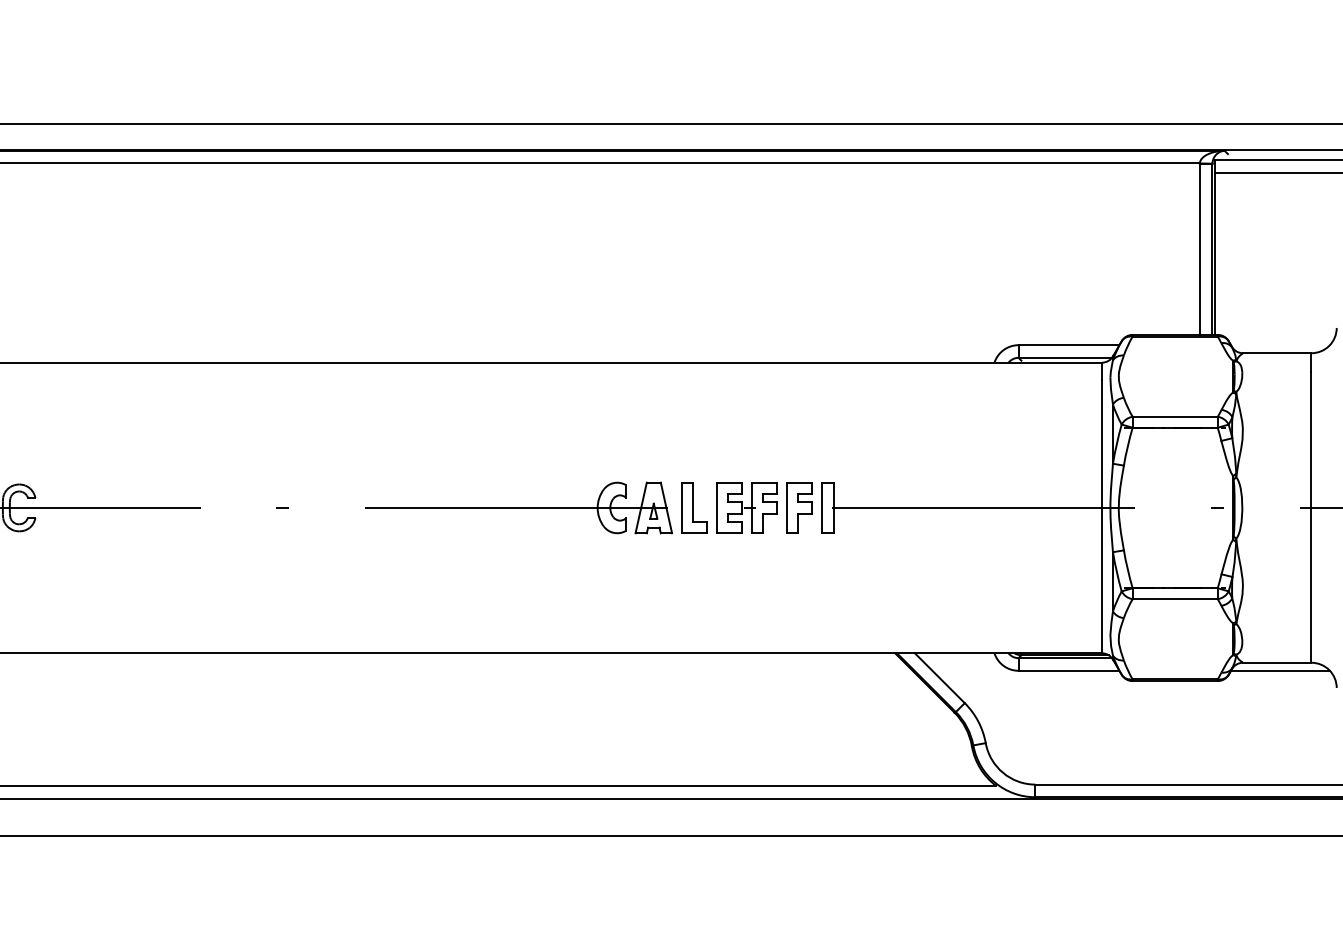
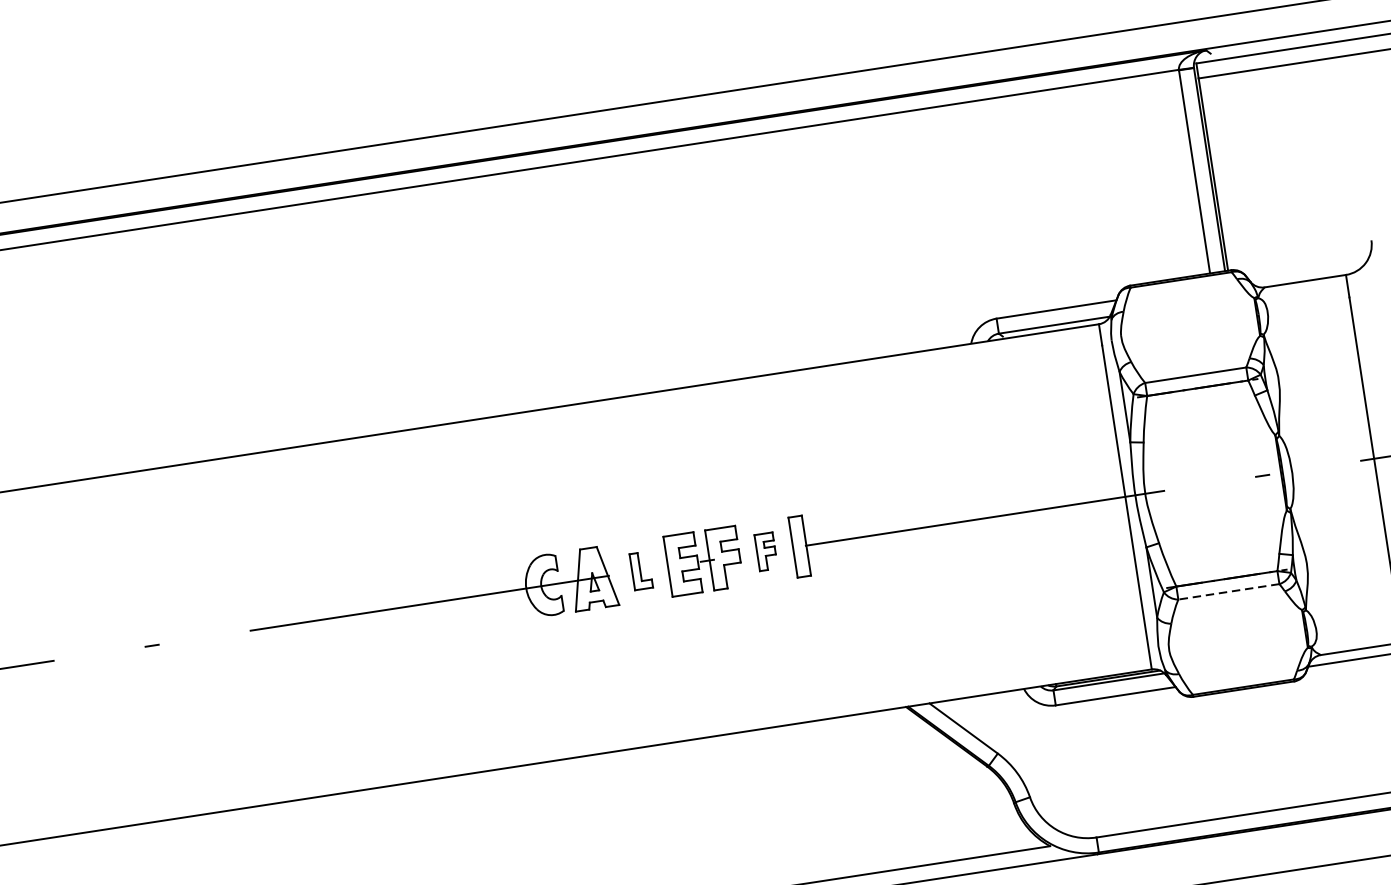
part: (694, 507) -> (641, 570), size x0.6
part: (799, 507) -> (765, 551), size x0.6
line: (1175, 599) -> (1229, 592), solid -> dashed

